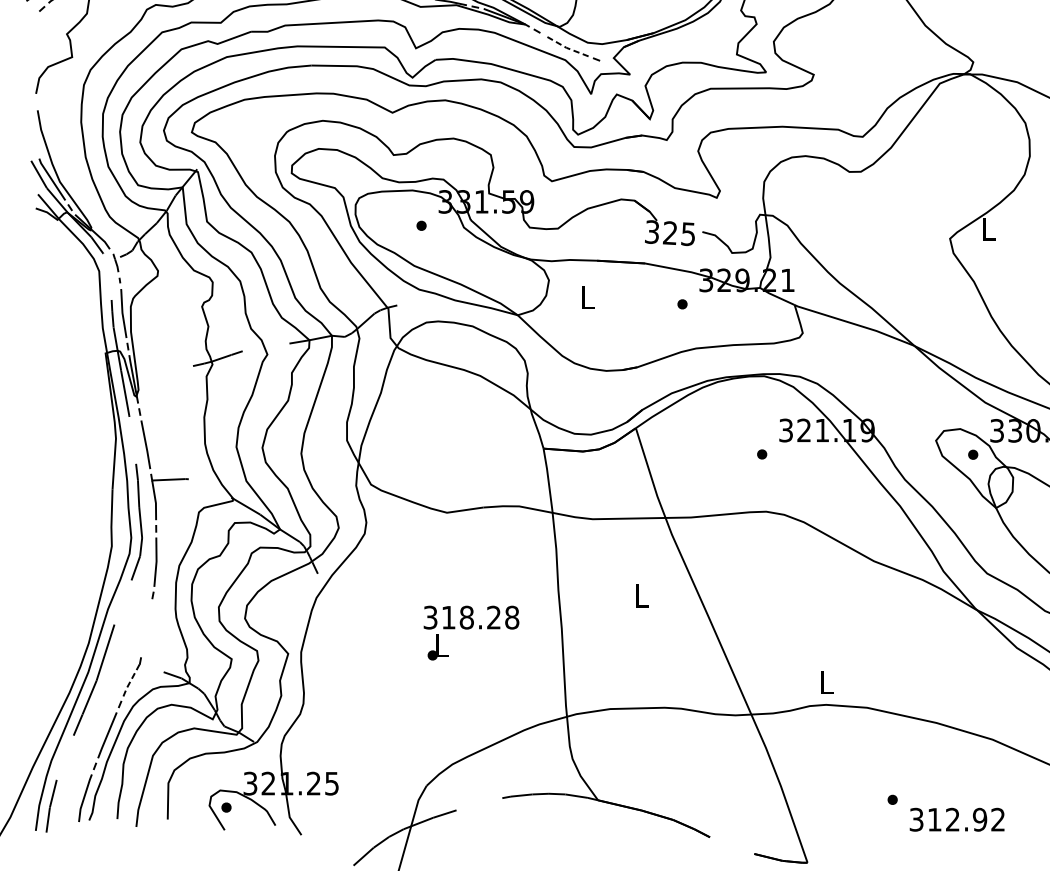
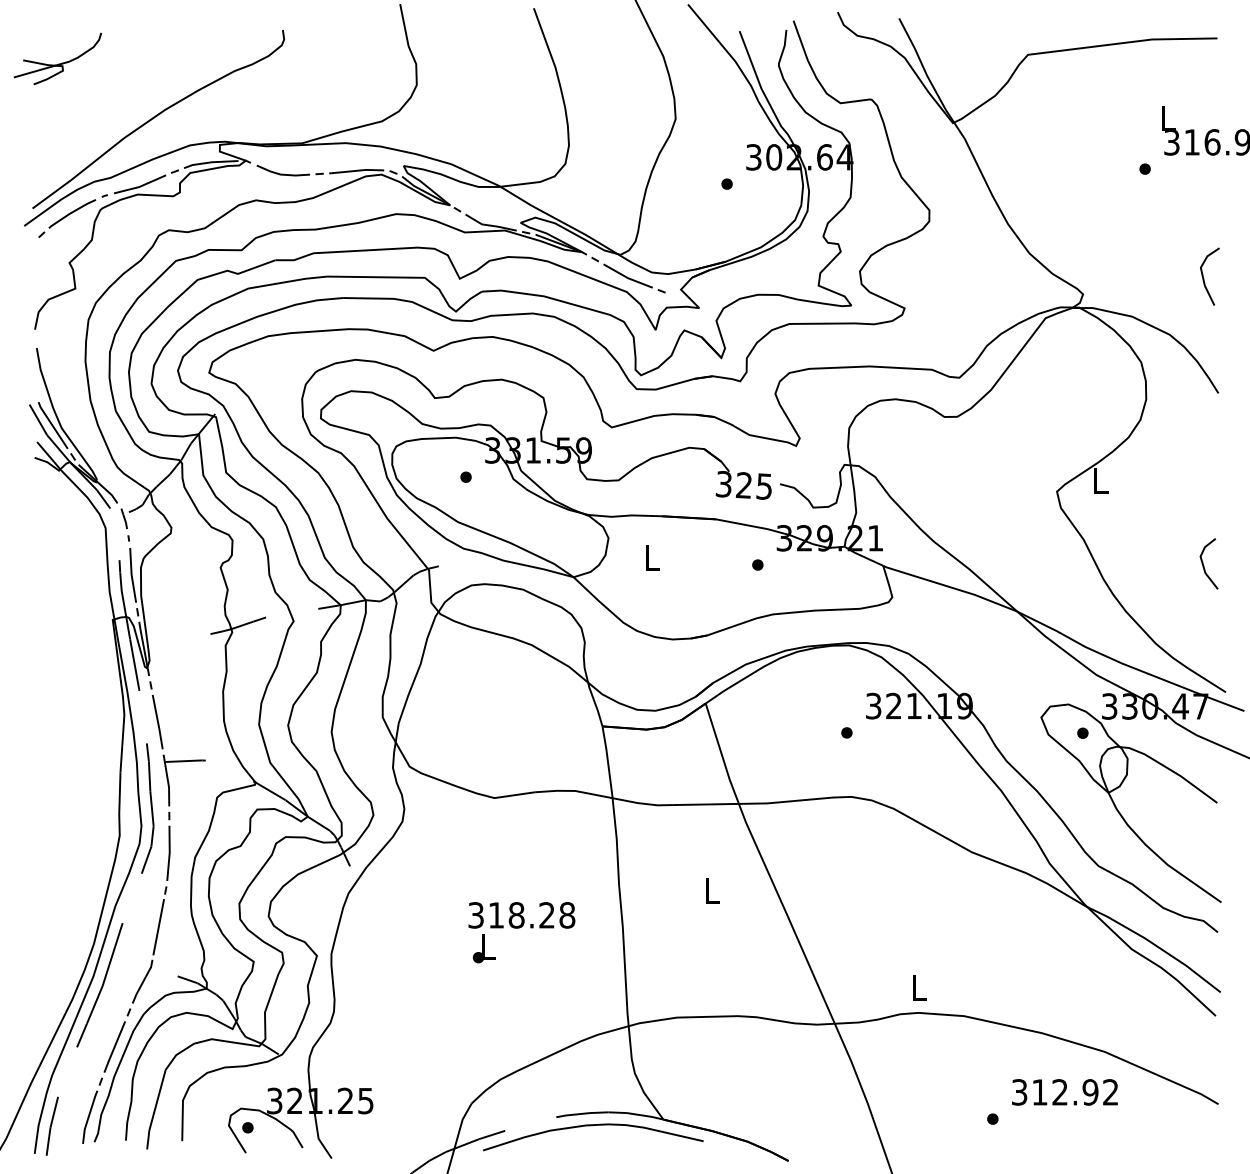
line: (565, 47) -> (627, 277), dashed -> solid
line: (146, 628) -> (158, 927), added
line: (131, 680) -> (141, 985), dashed -> solid
curve: (533, 806) -> (591, 1126), added
text: (956, 819) -> (1064, 1092), moved

